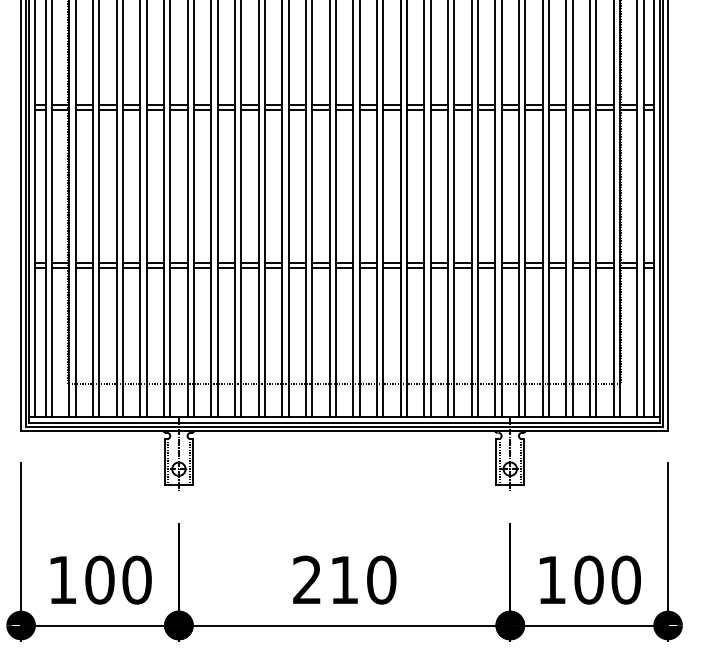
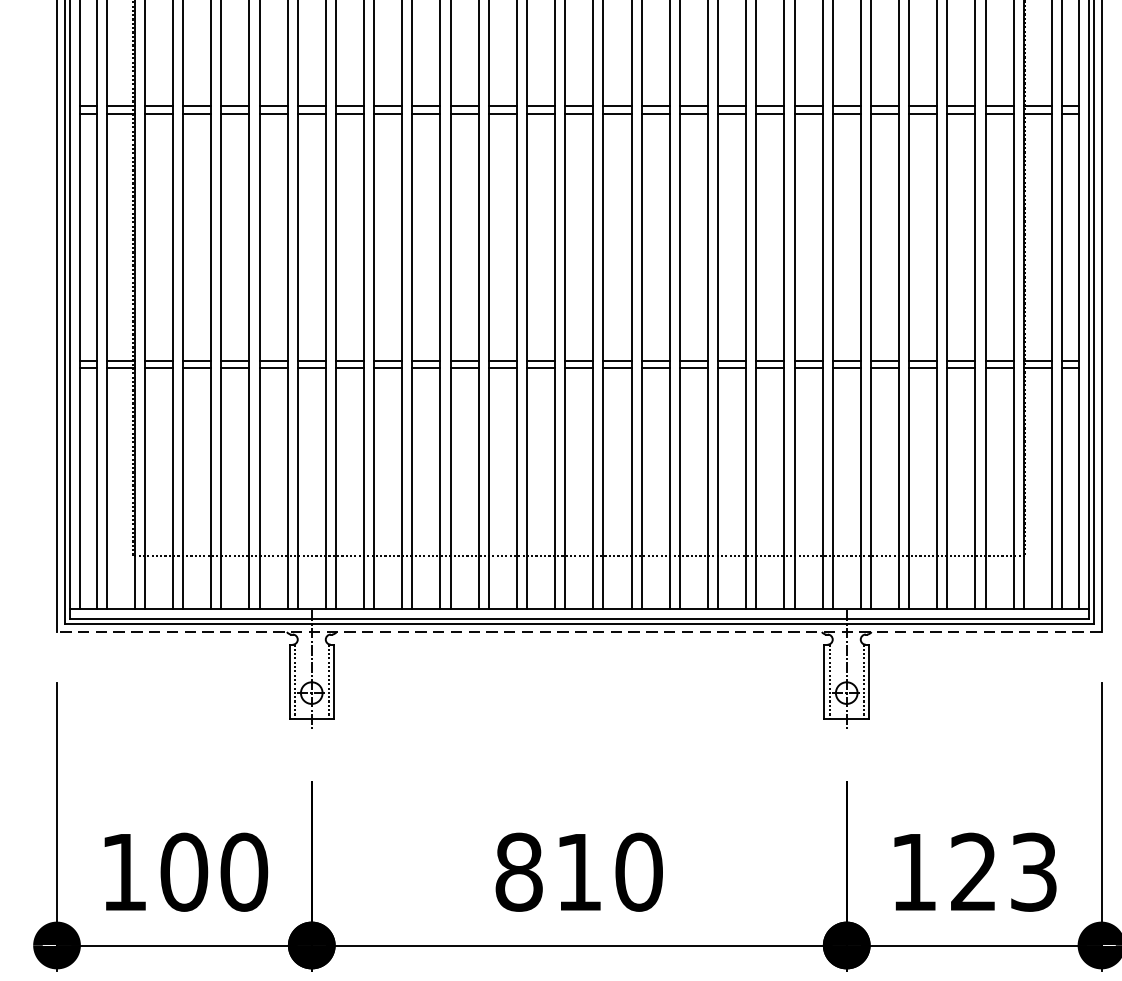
line: (344, 431) -> (579, 632), solid -> dashed
text: (306, 579) -> (517, 871), 210 -> 810
text: (607, 579) -> (1003, 871), 100 -> 123

